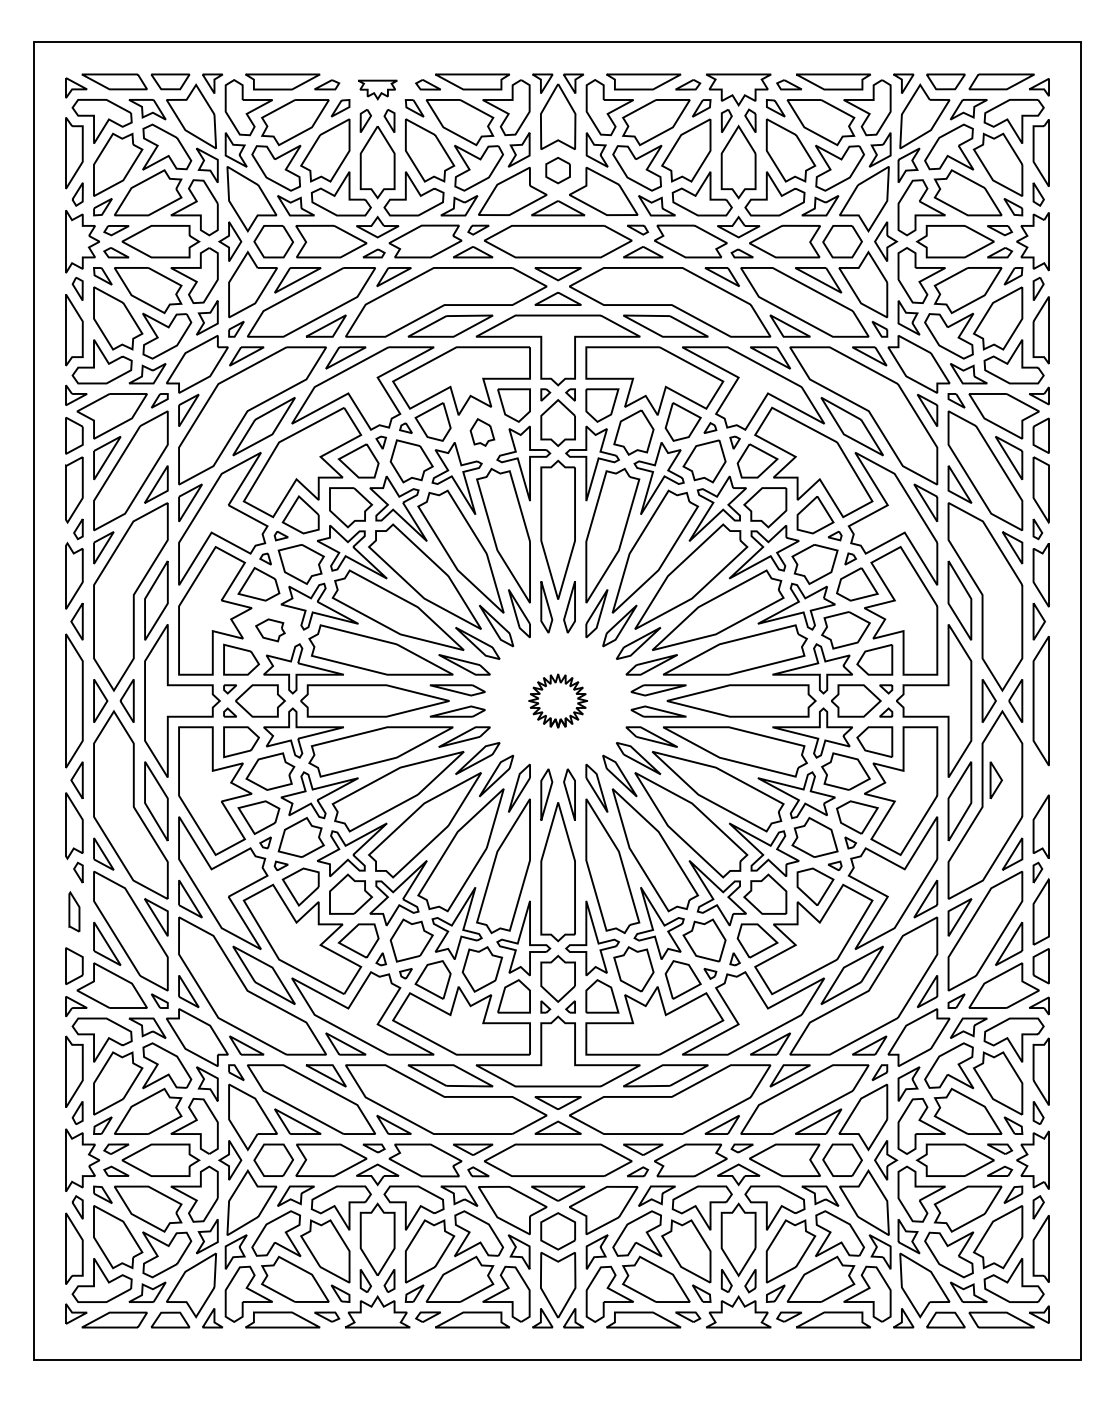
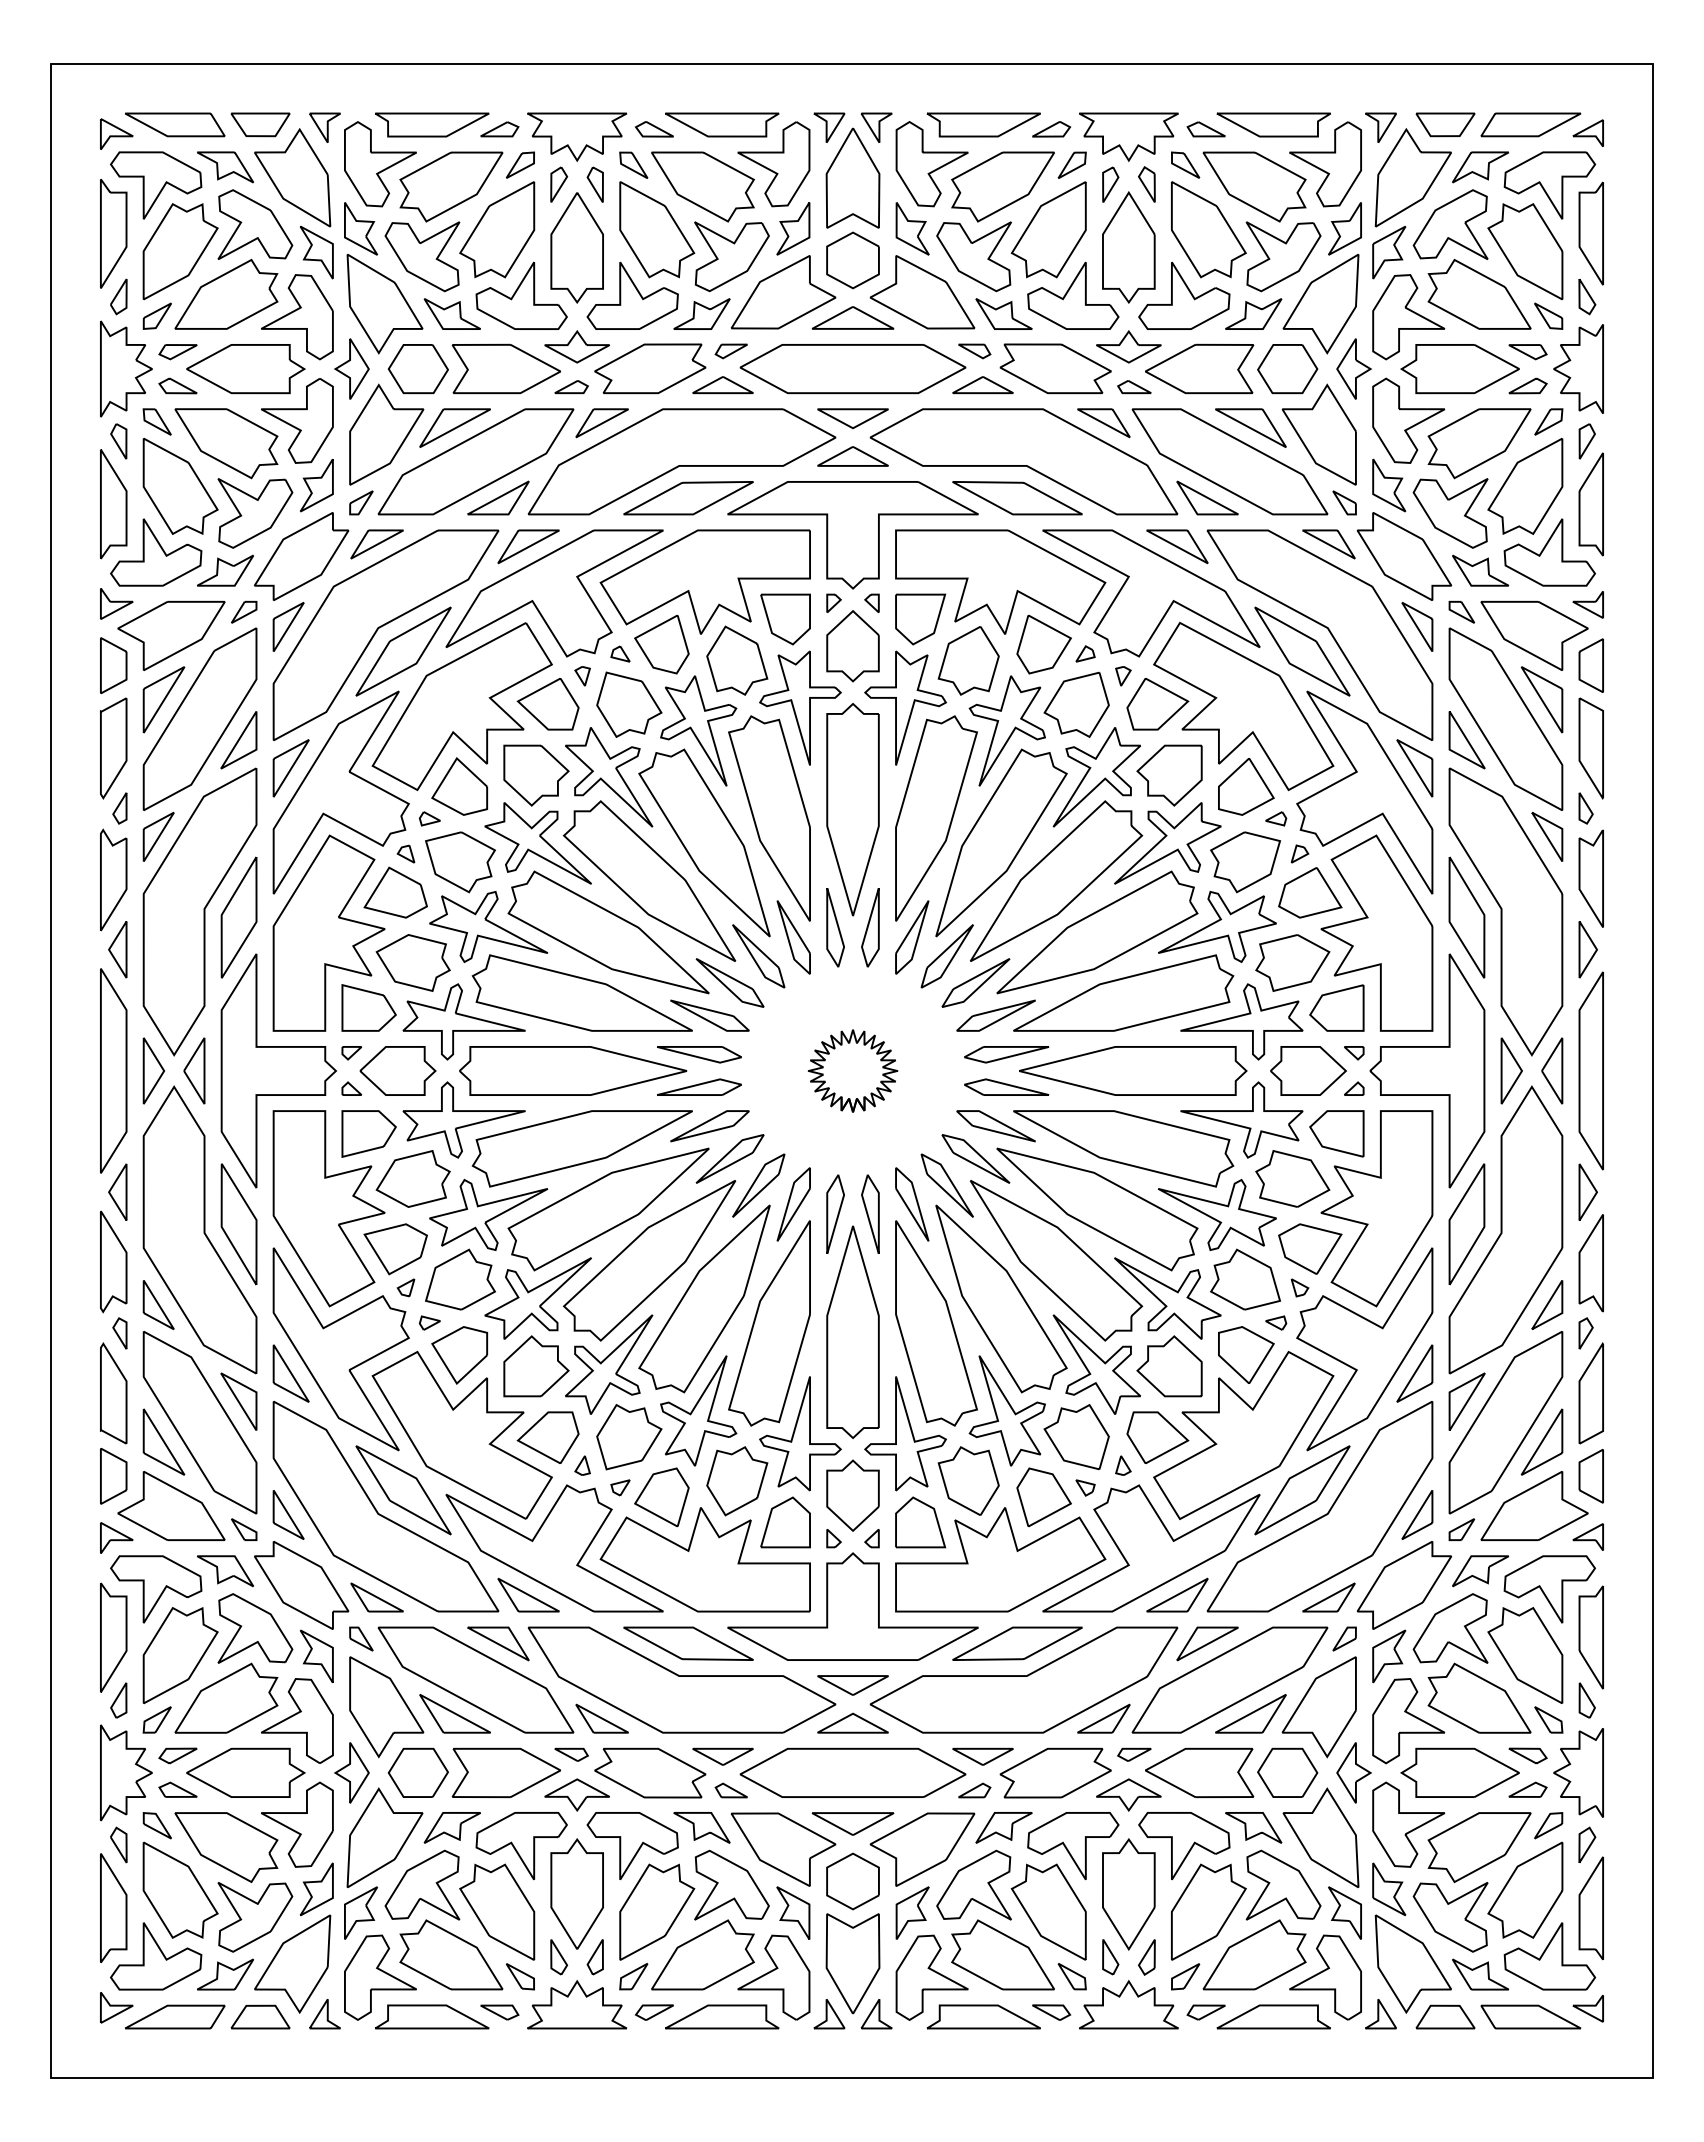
part: (377, 89) -> (576, 136), size x1.67
part: (557, 170) -> (852, 260), size x1.43
part: (482, 432) -> (737, 660), size x1.67
part: (270, 630) -> (413, 963), size x1.67
part: (995, 780) -> (1587, 1192), moved
part: (74, 911) -> (113, 1392), size x1.67

